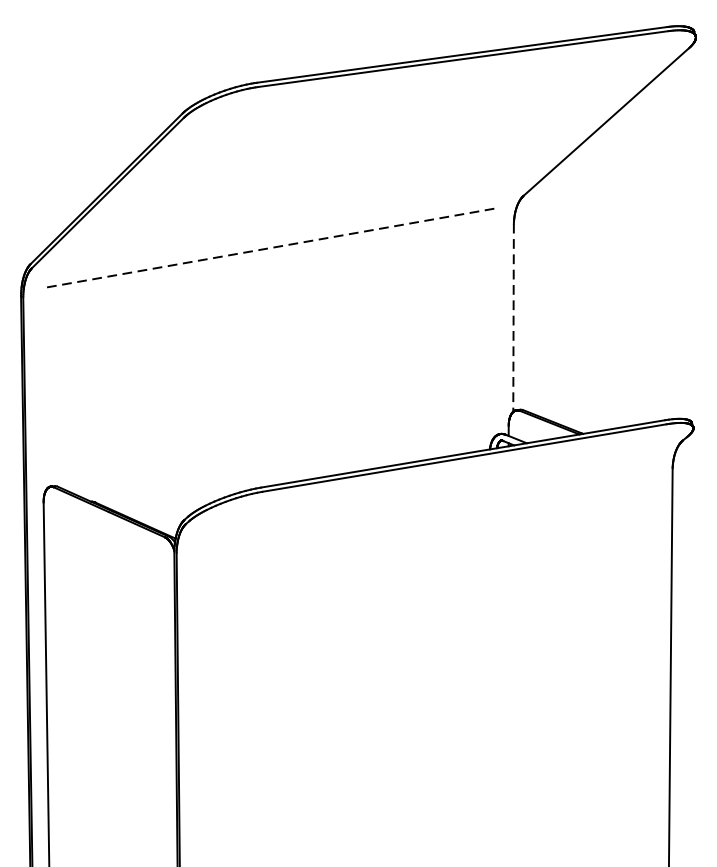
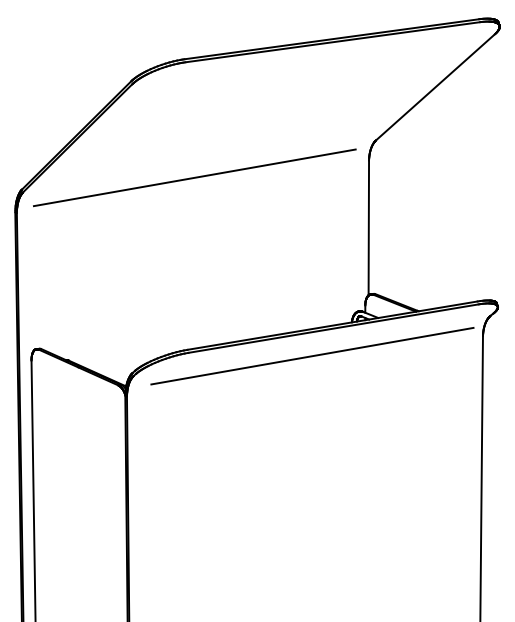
line: (272, 247) -> (195, 177), dashed -> solid
line: (513, 317) -> (368, 227), dashed -> solid
line: (435, 495) -> (312, 355), added

